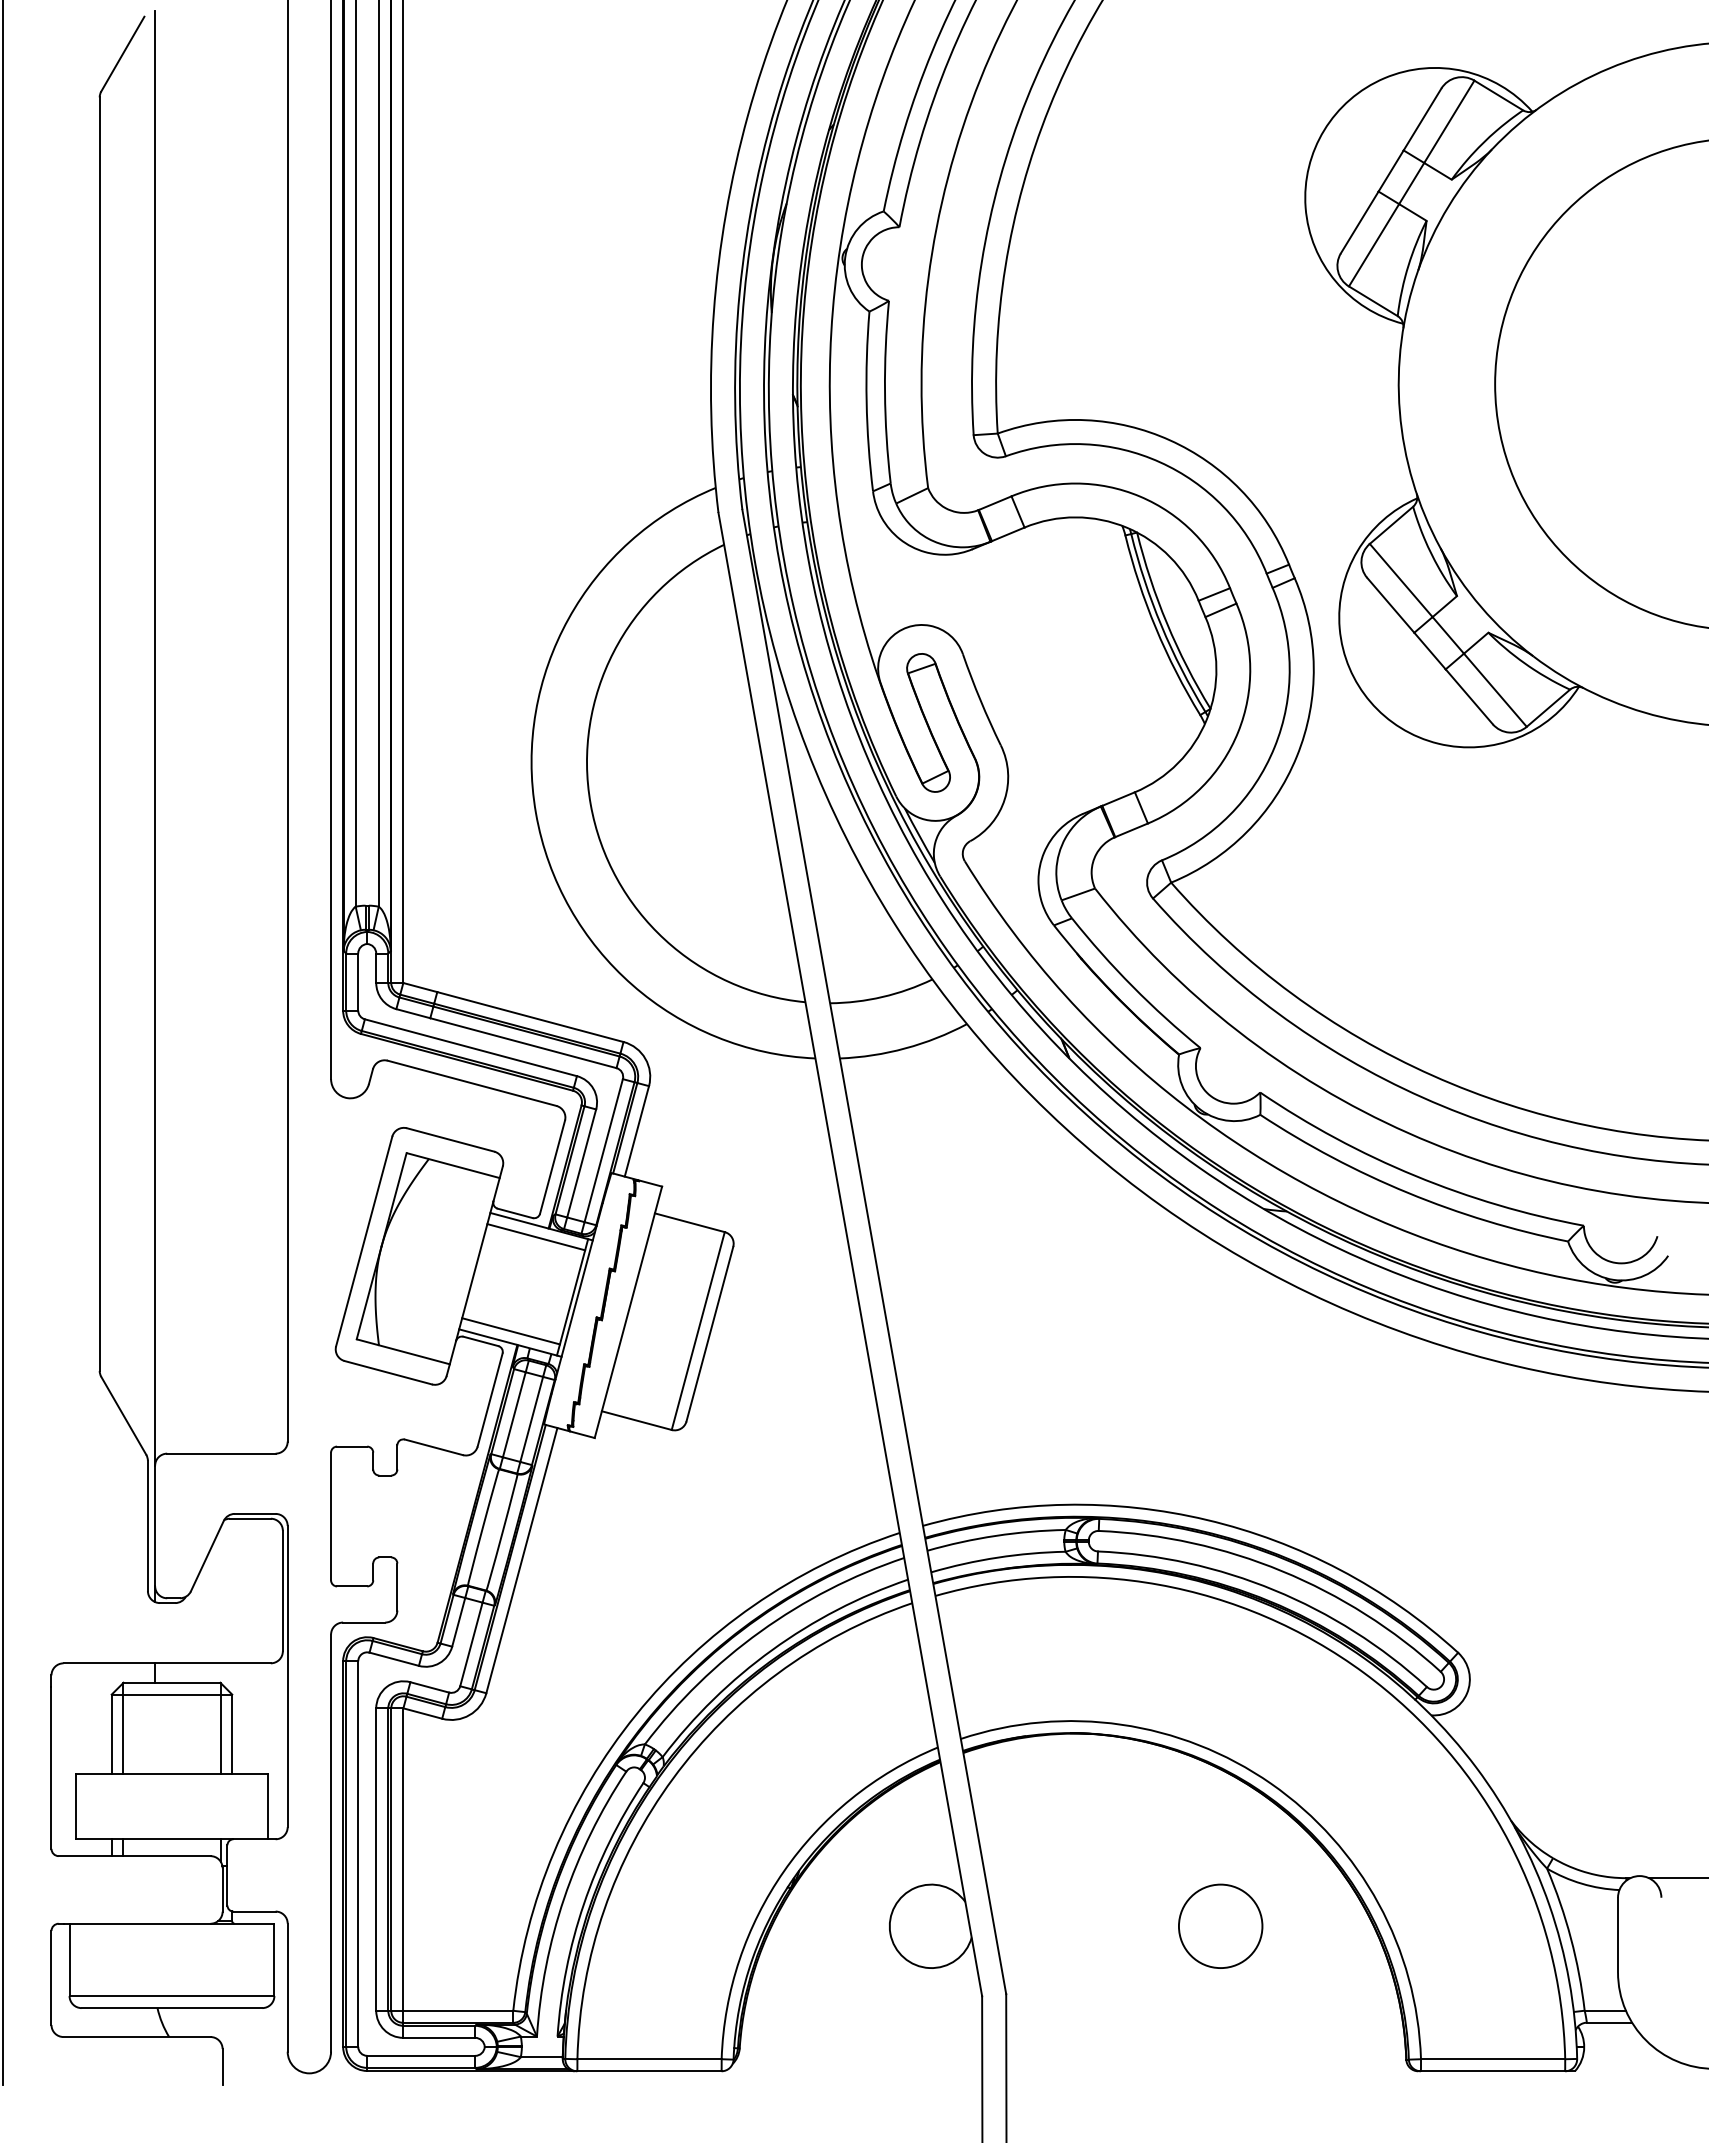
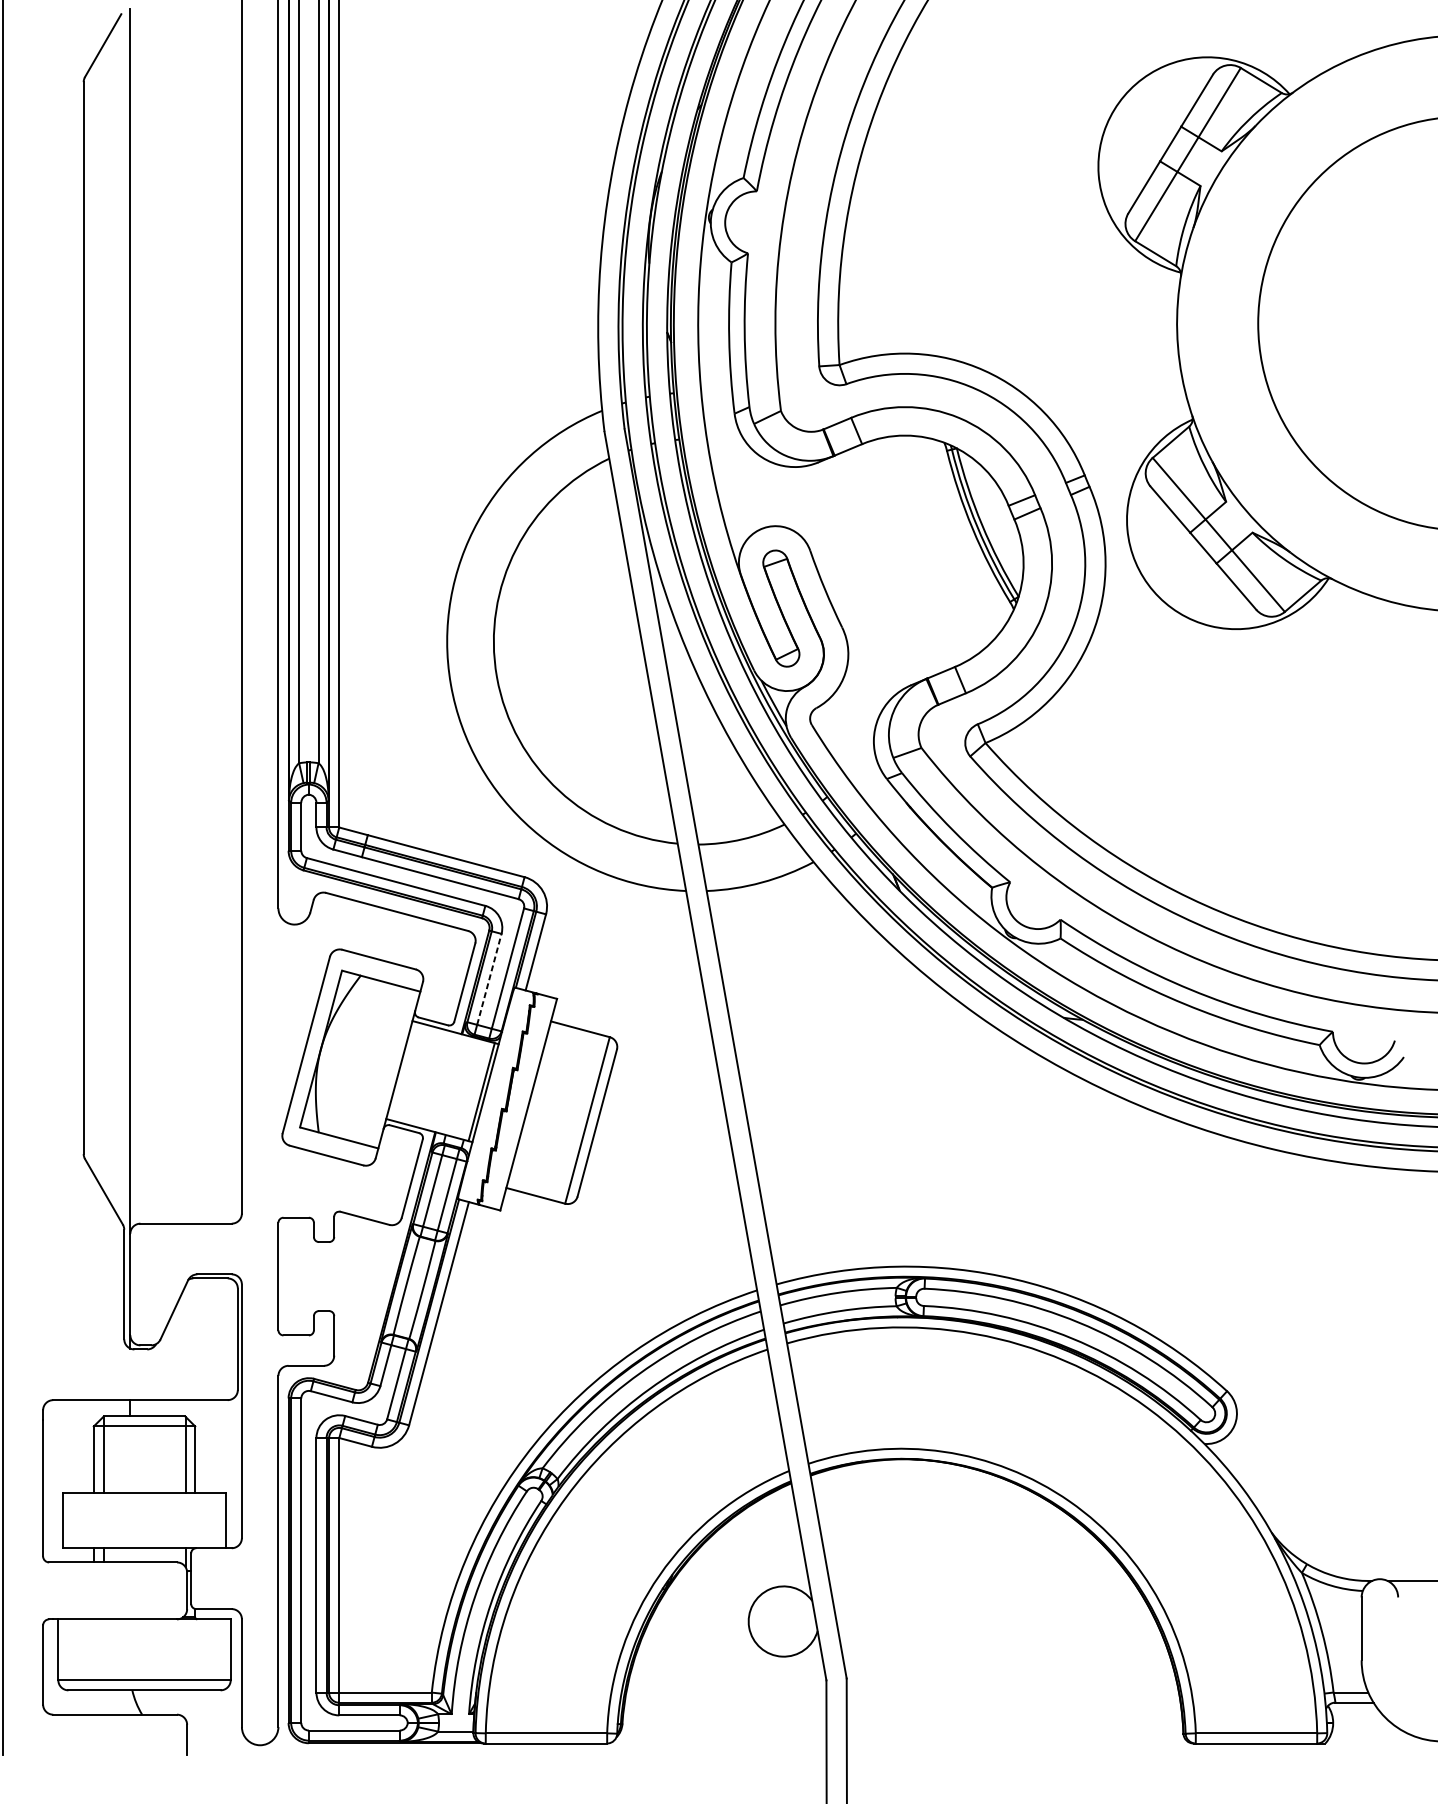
line: (581, 1163) -> (489, 979), solid -> dashed
line: (536, 1237) -> (451, 1041), removed
line: (510, 1331) -> (429, 1120), removed
circle: (1220, 1925) -> (1027, 1620), removed

